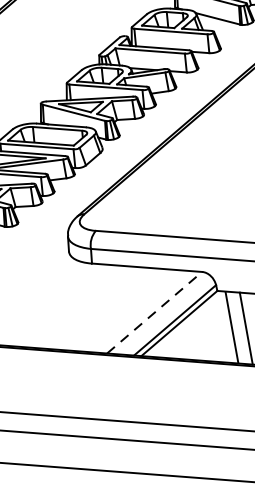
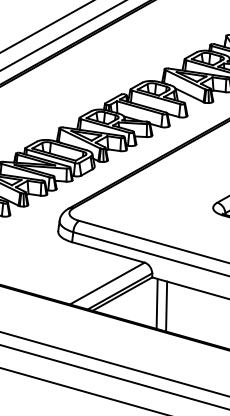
line: (154, 312) -> (107, 283), dashed -> solid

